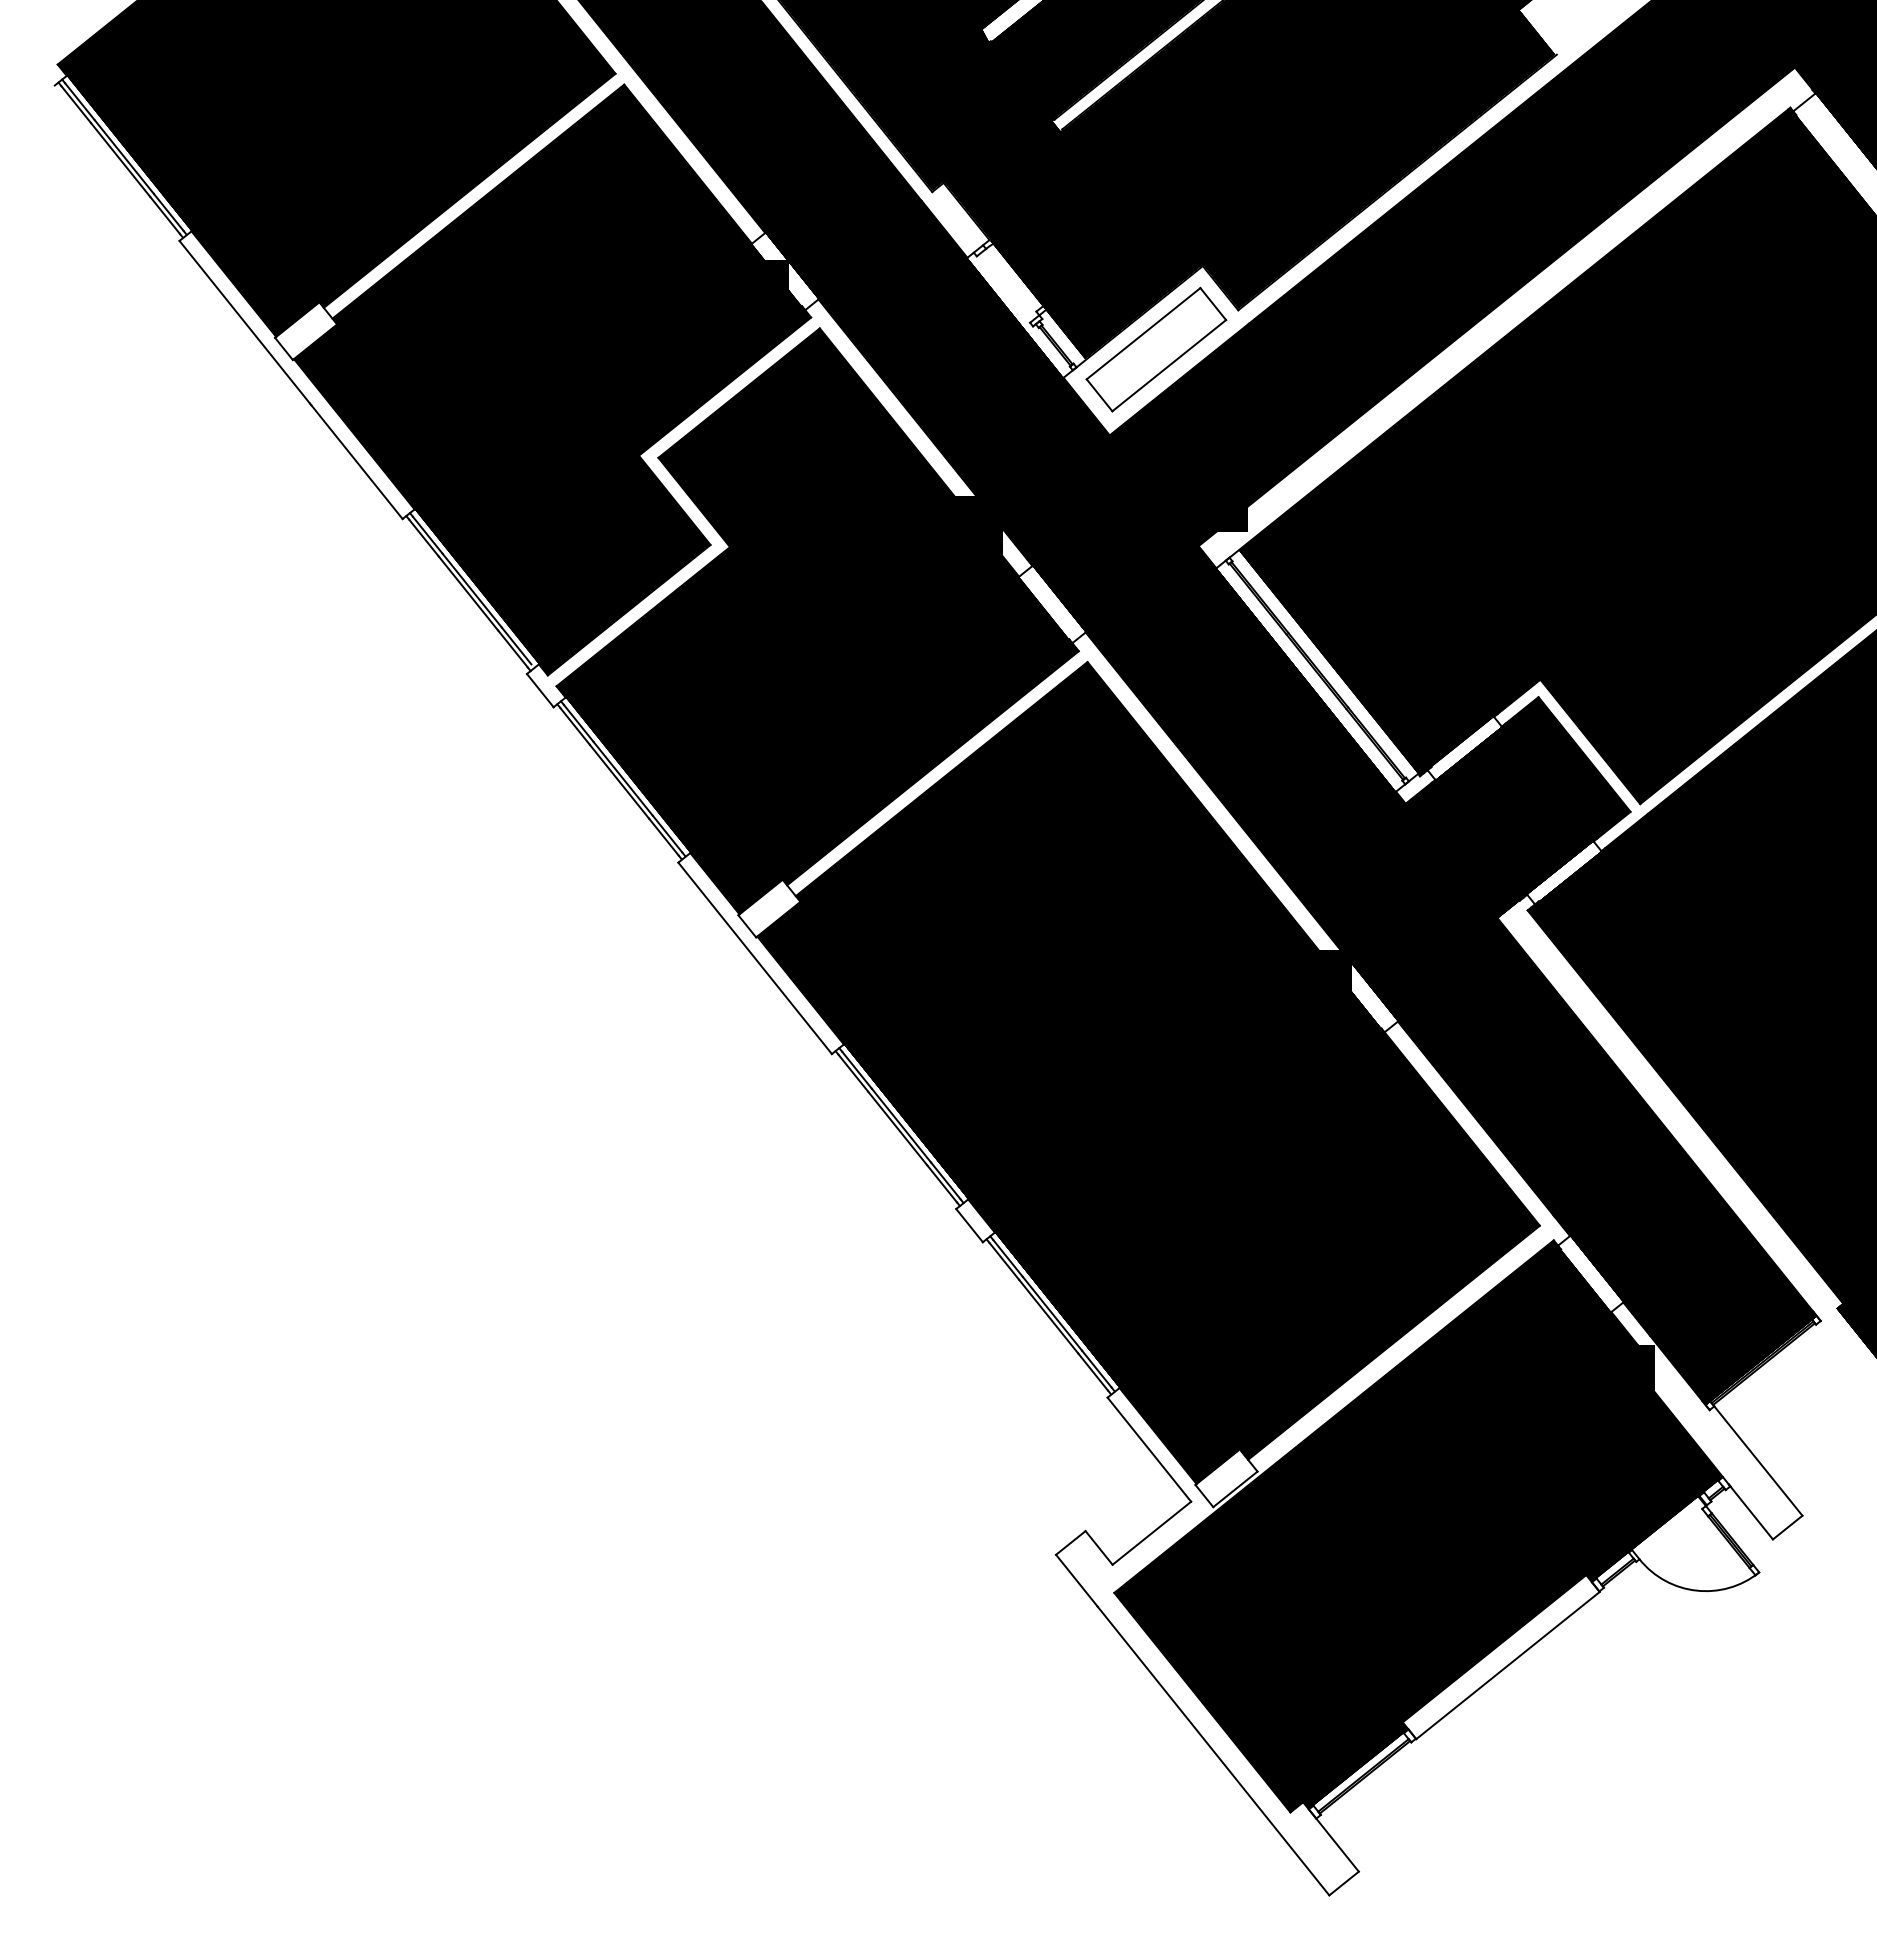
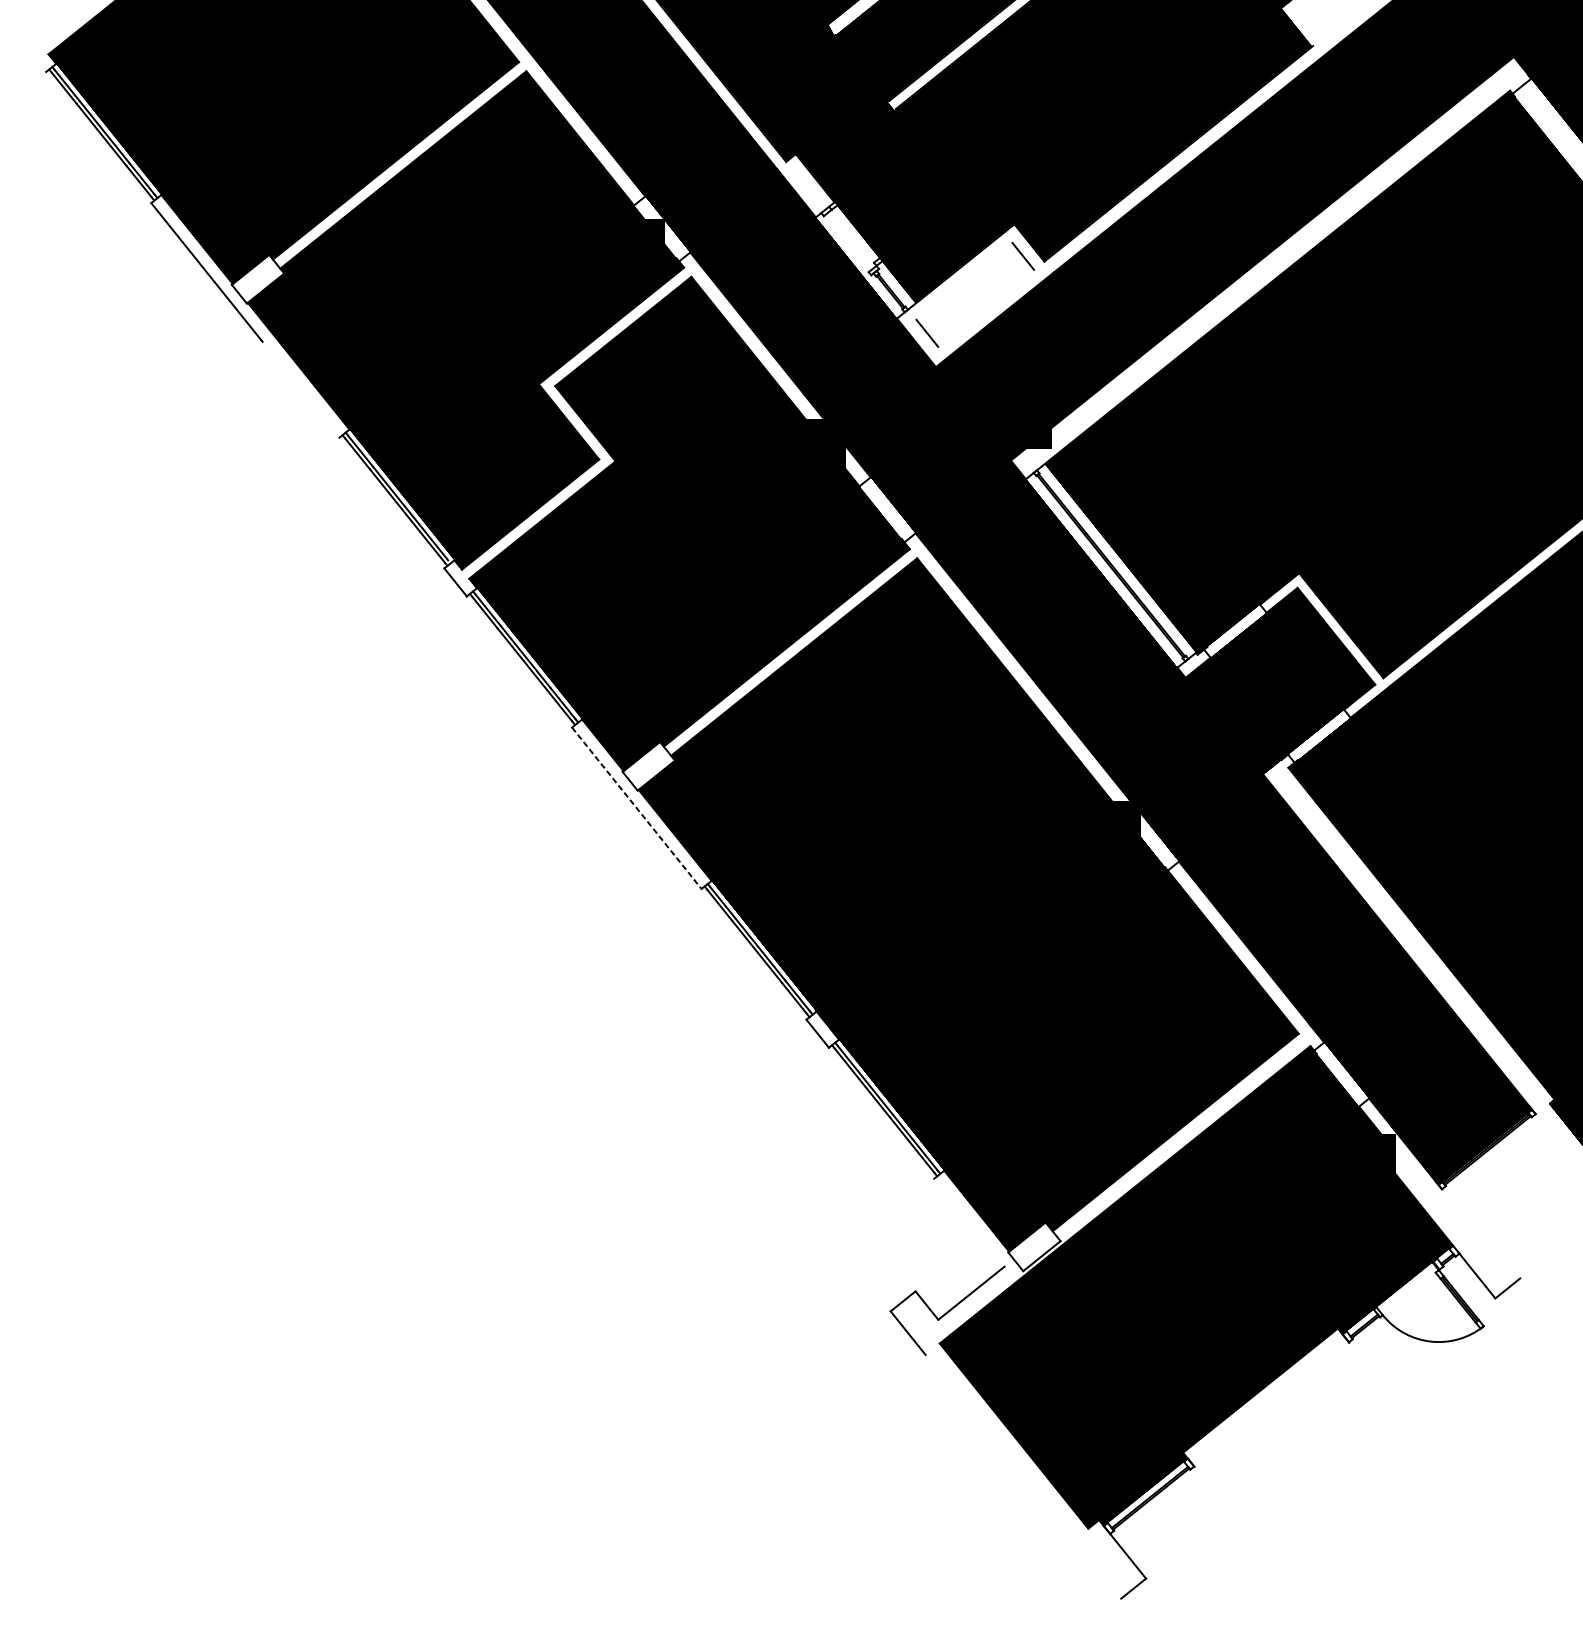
line: (1143, 333) -> (964, 281), removed
line: (1169, 365) -> (986, 308), removed
line: (356, 462) -> (300, 390), removed
line: (755, 958) -> (637, 808), solid -> dashed
line: (1149, 1449) -> (969, 1222), removed
line: (1758, 1460) -> (1483, 1231), removed
line: (1507, 1665) -> (1271, 1404), removed
line: (1213, 1750) -> (1023, 1476), removed

